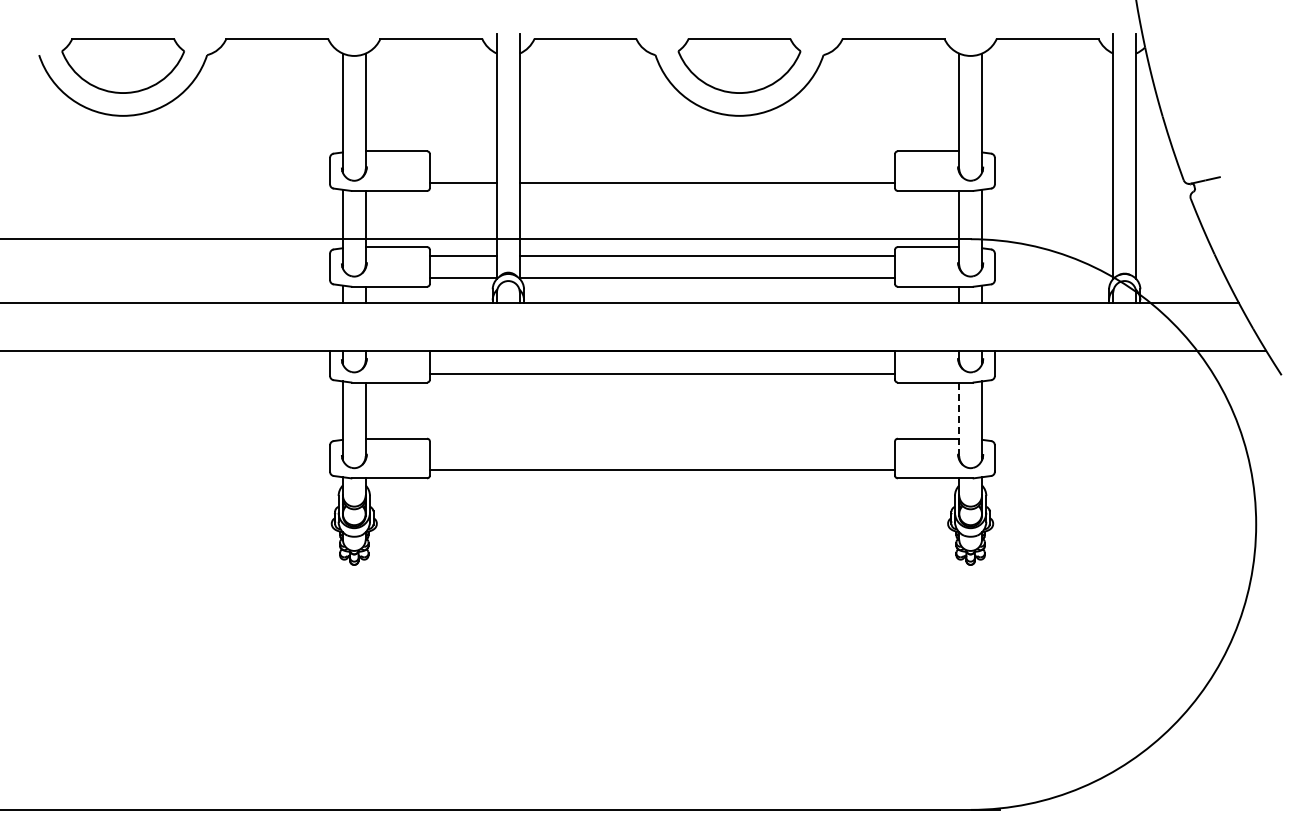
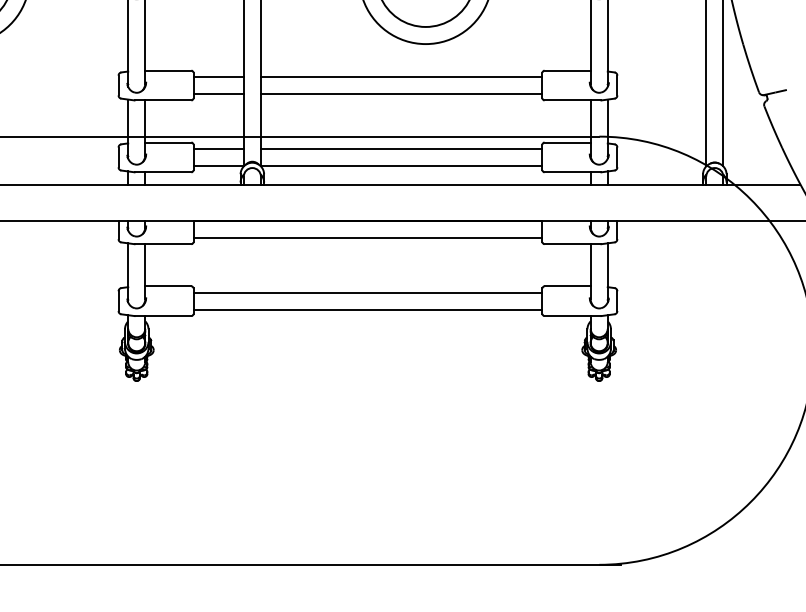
line: (462, 159) -> (217, 76), added
line: (707, 159) -> (401, 76), added
line: (959, 419) -> (590, 271), dashed -> solid
line: (662, 447) -> (367, 292), added

